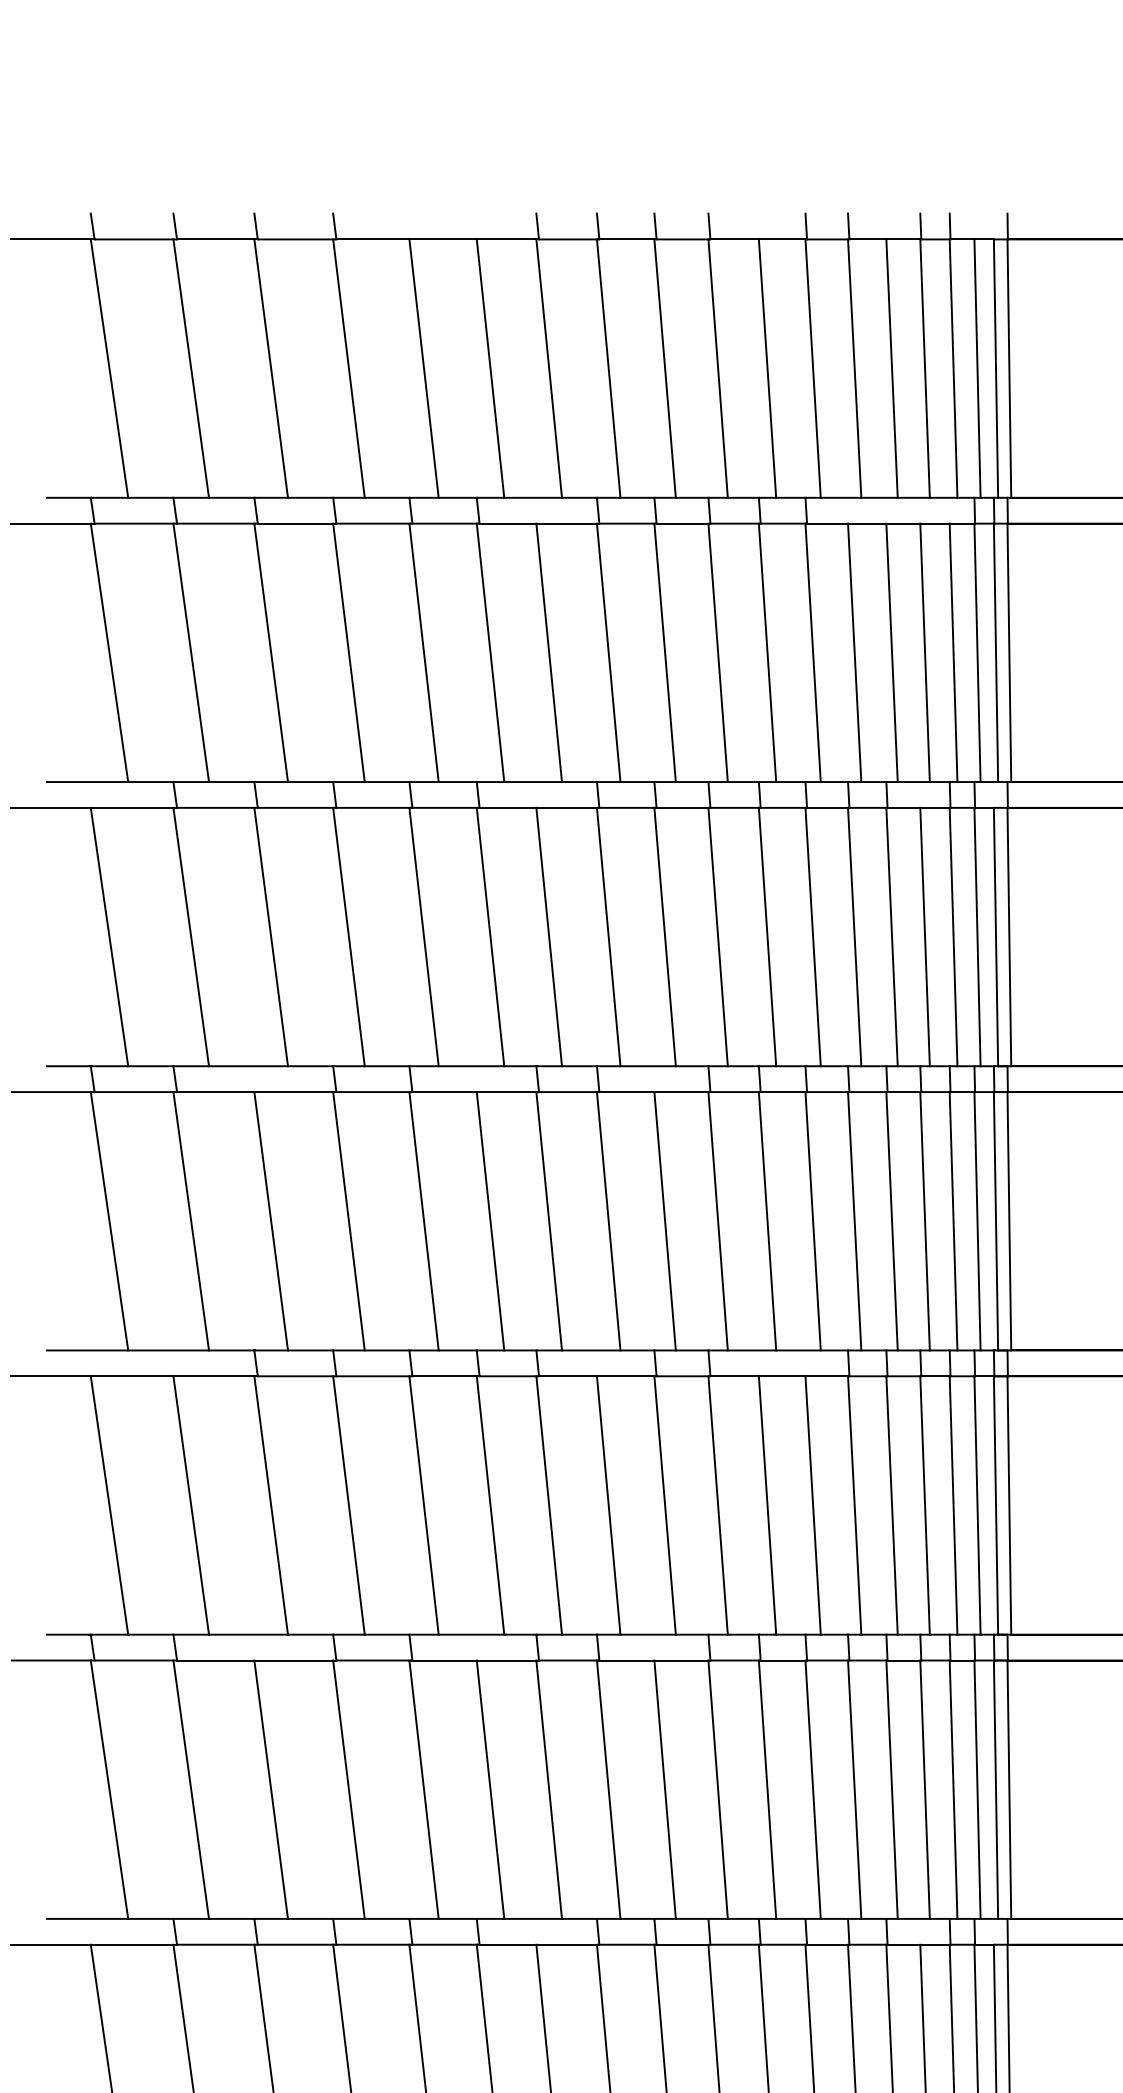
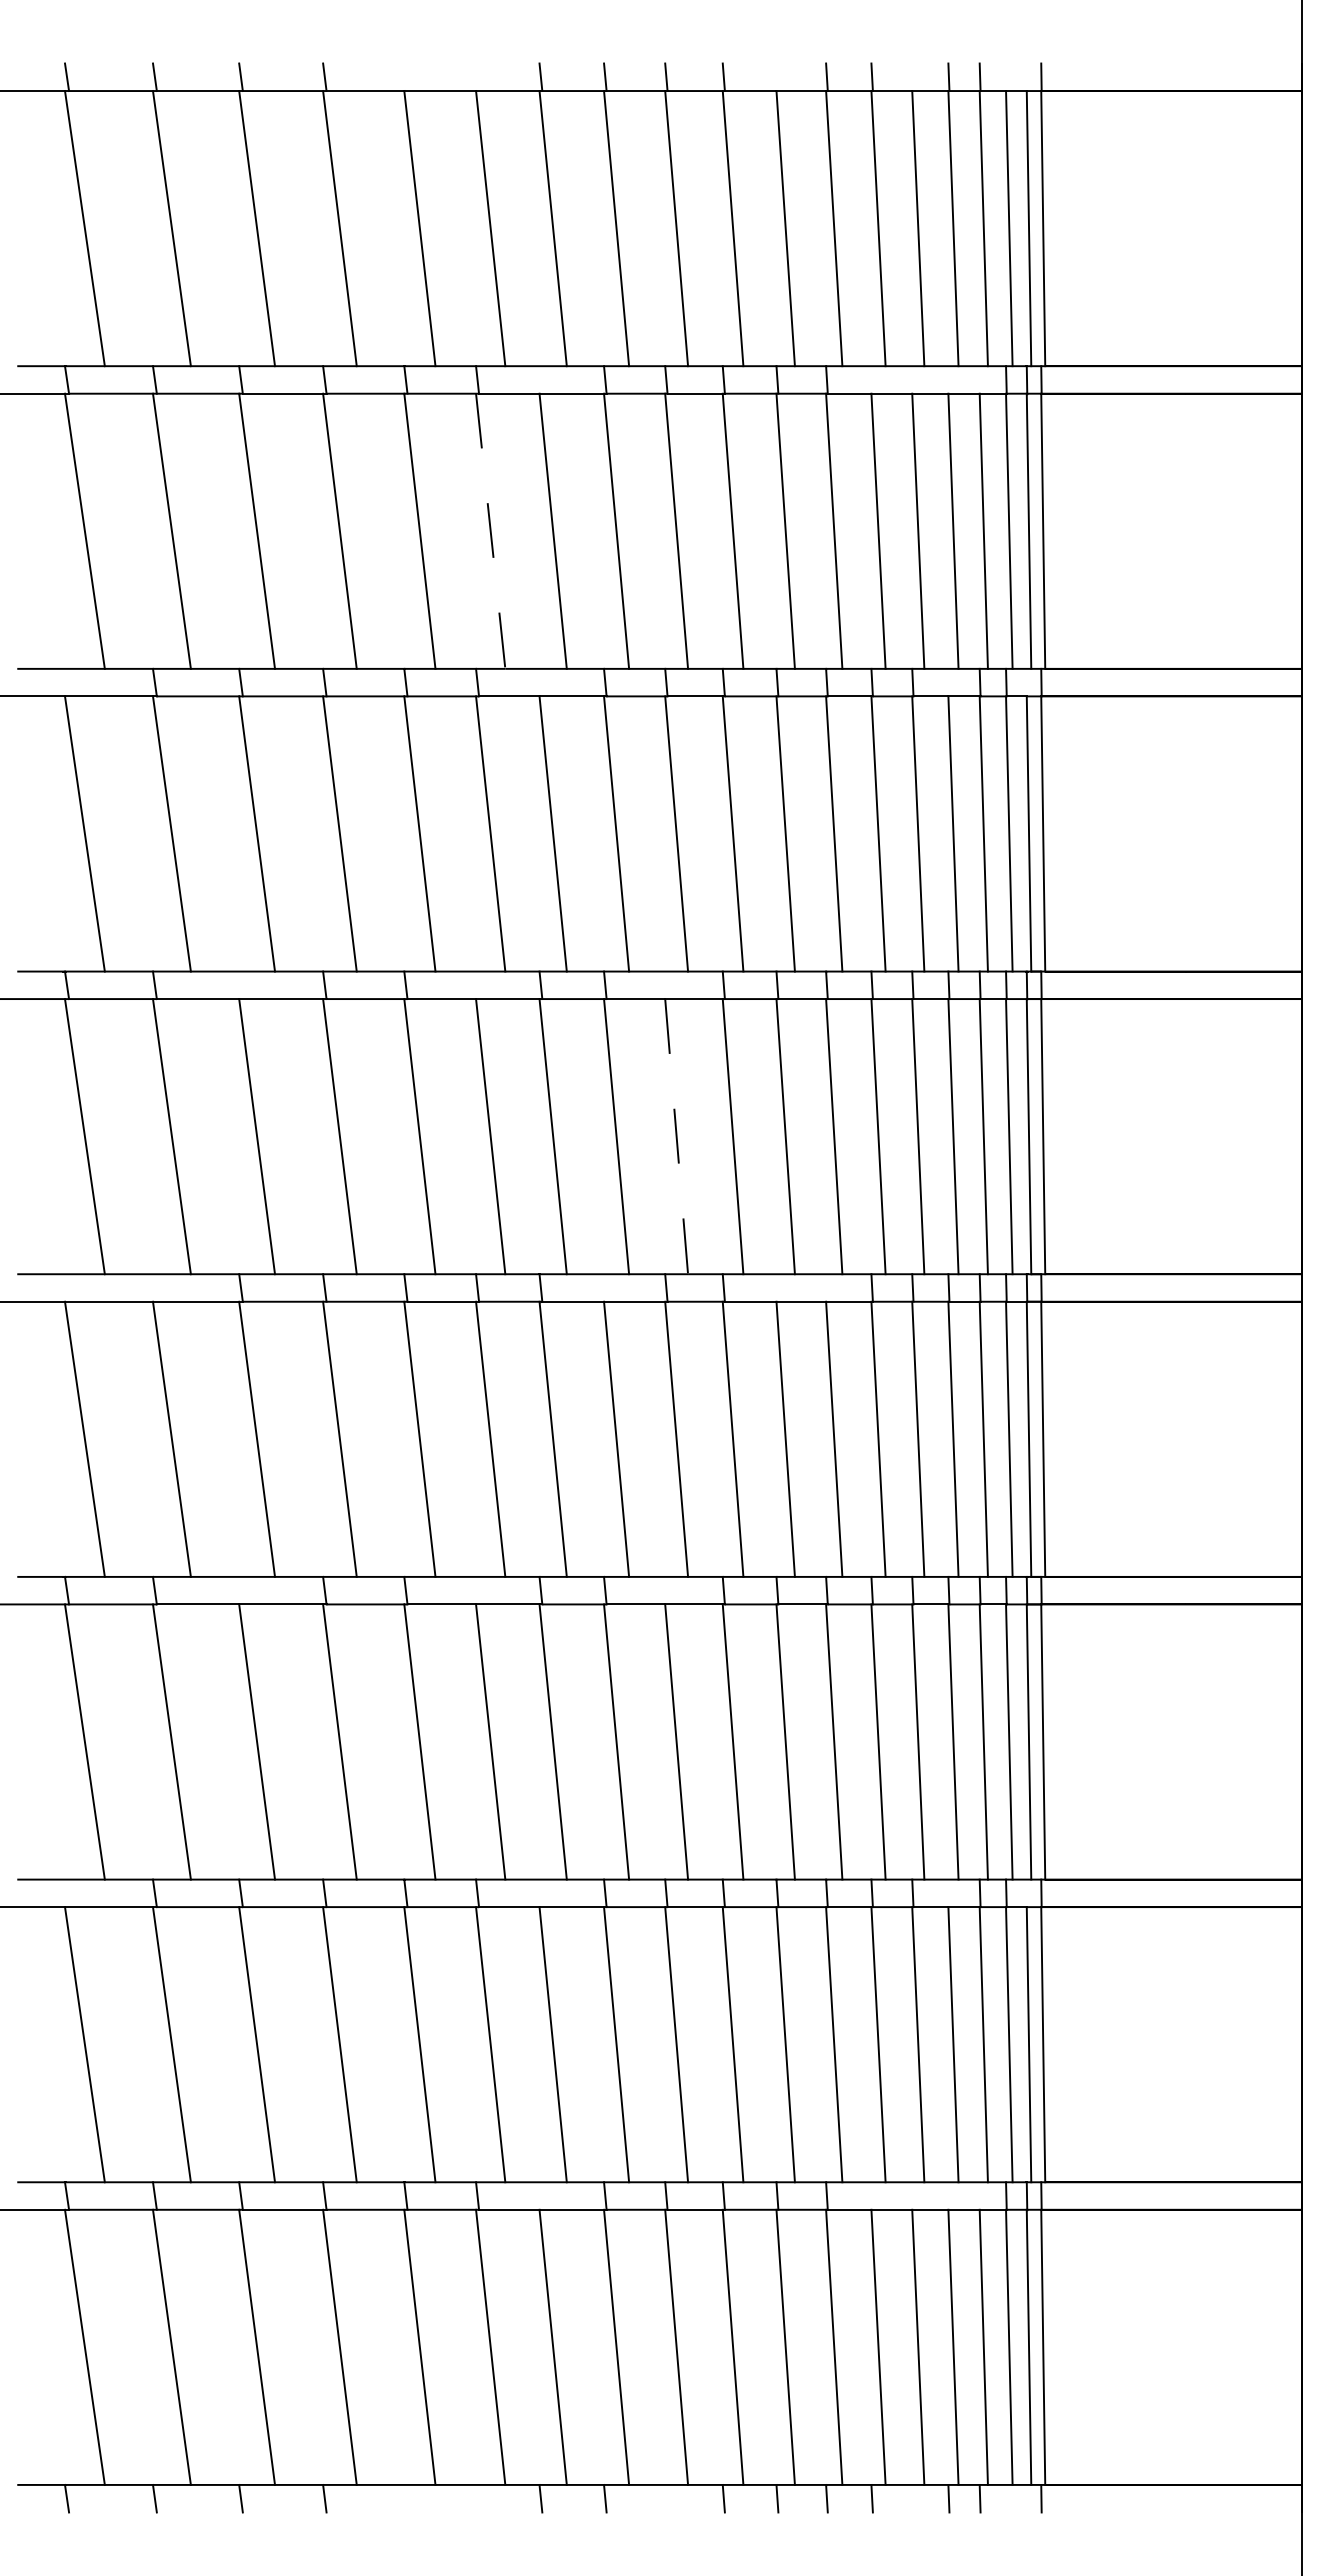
line: (490, 653) -> (490, 531), solid -> dashed
line: (664, 1222) -> (676, 1137), solid -> dashed

